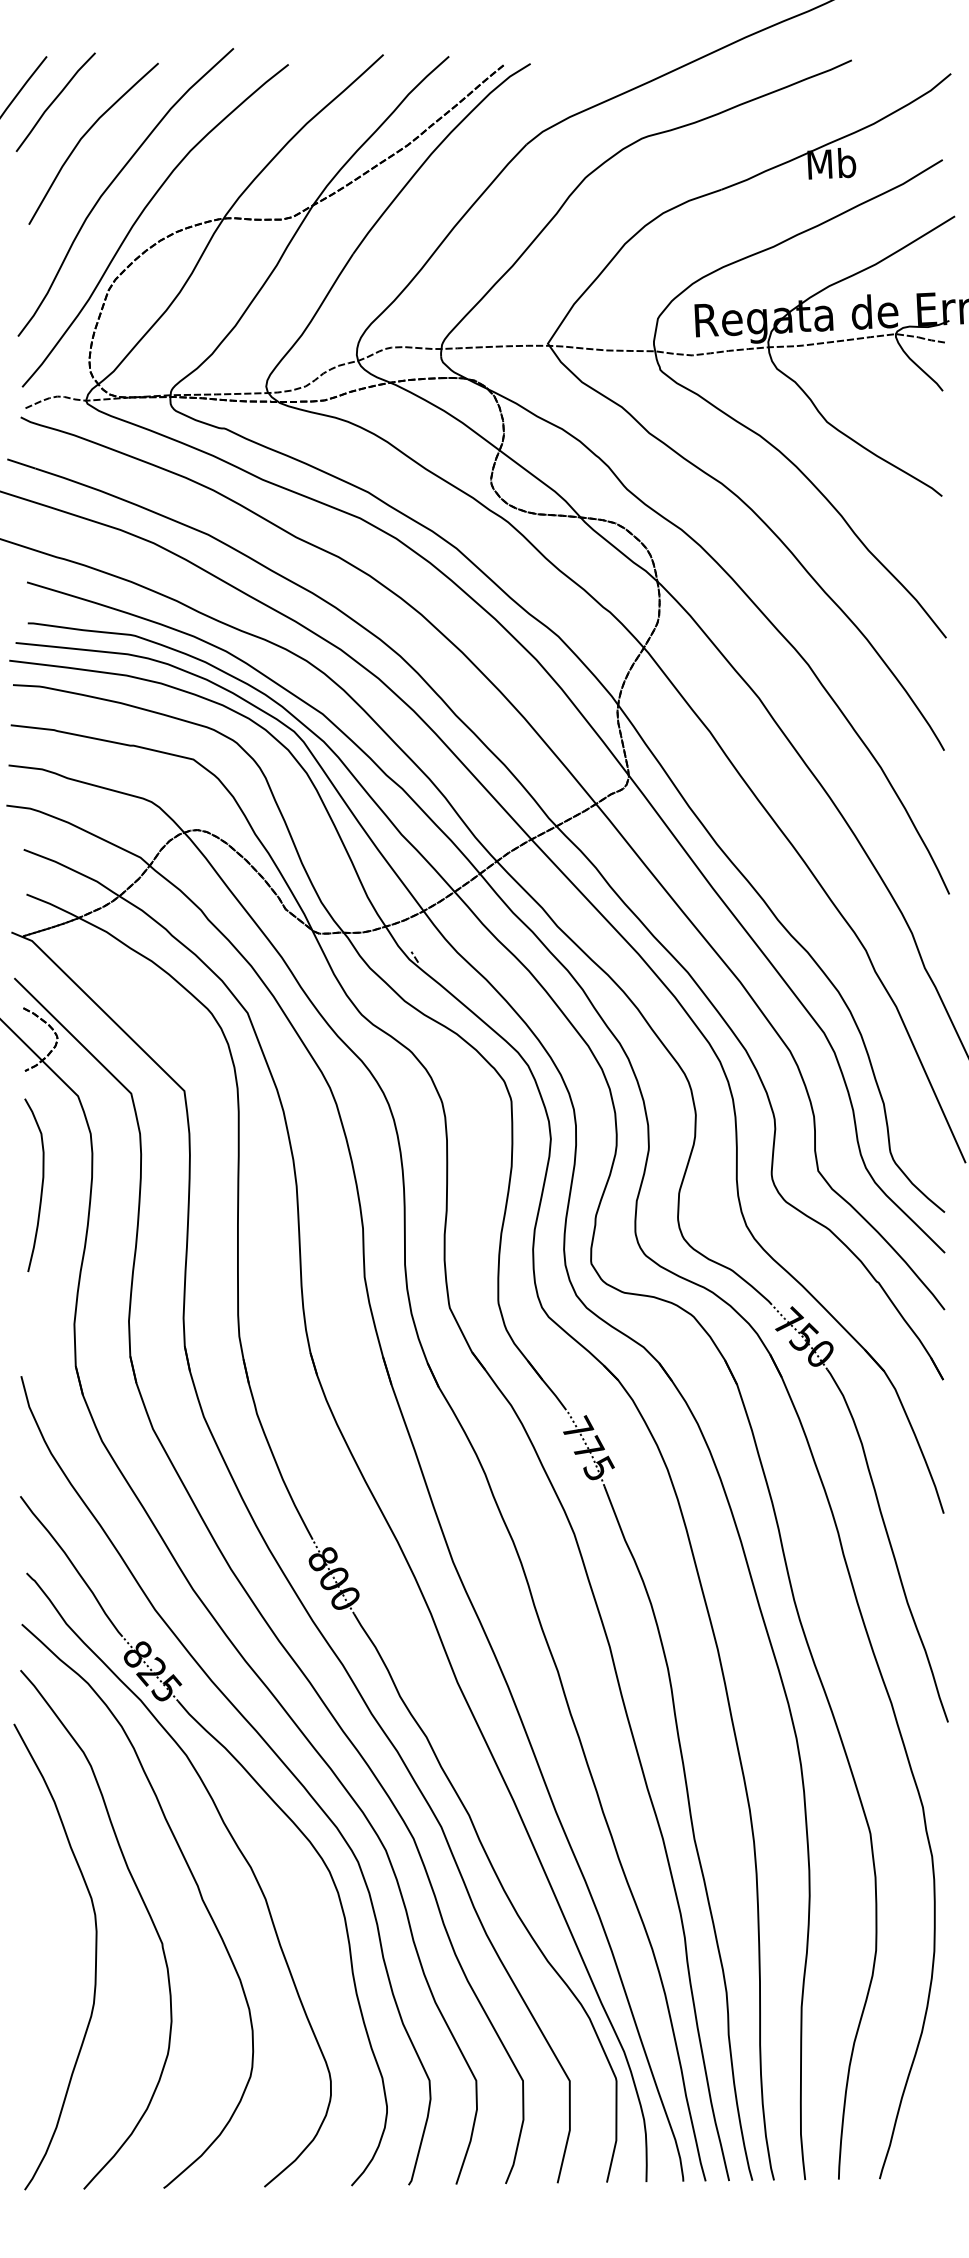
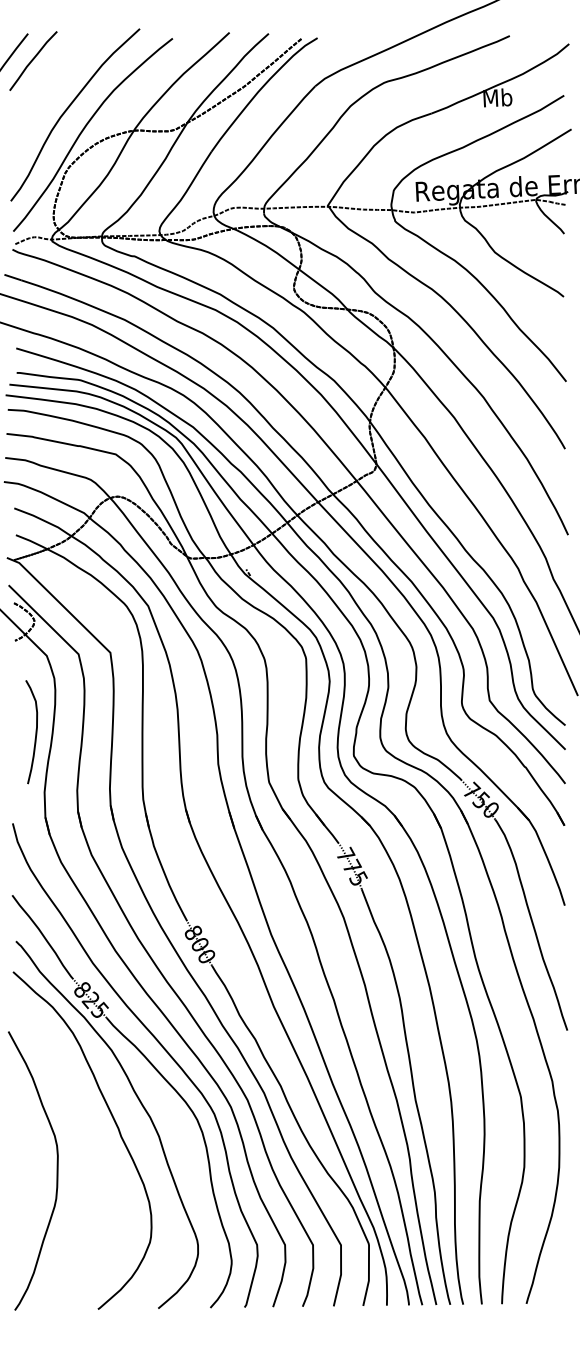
curve: (85, 136) -> (51, 81), removed
curve: (40, 1185) -> (35, 732), moved
curve: (142, 1904) -> (85, 1139), removed

